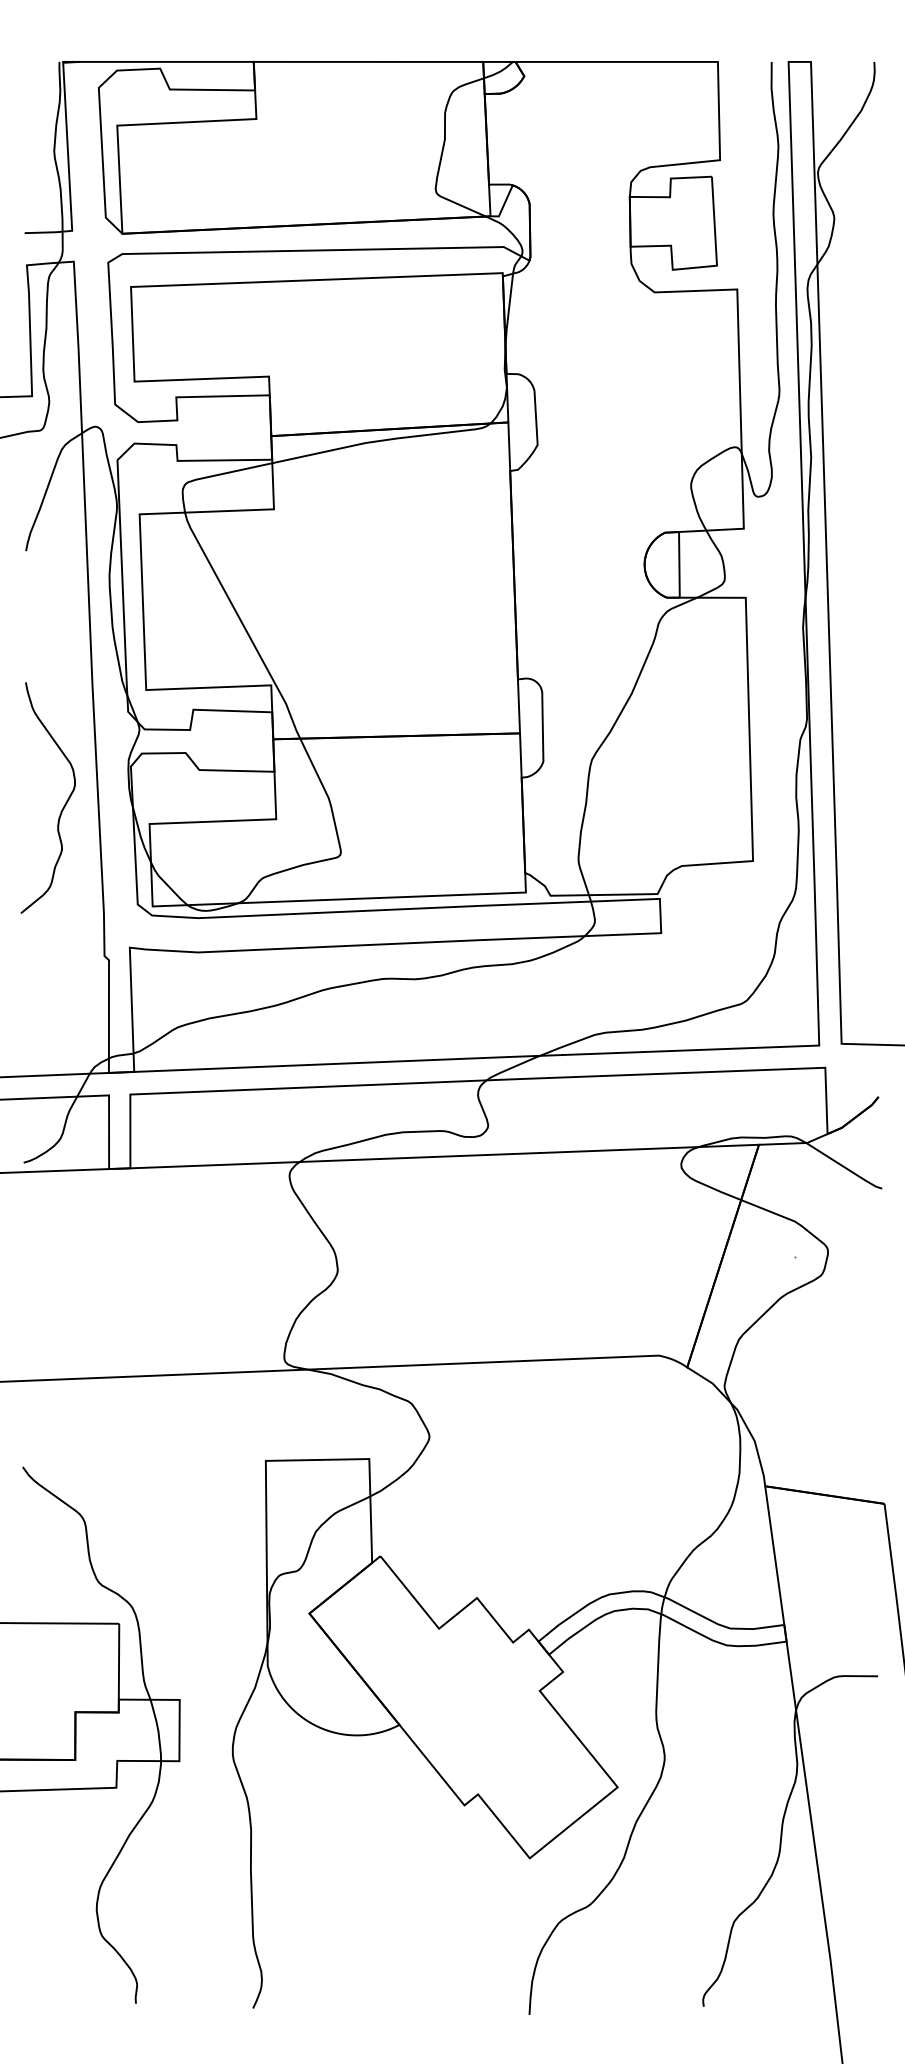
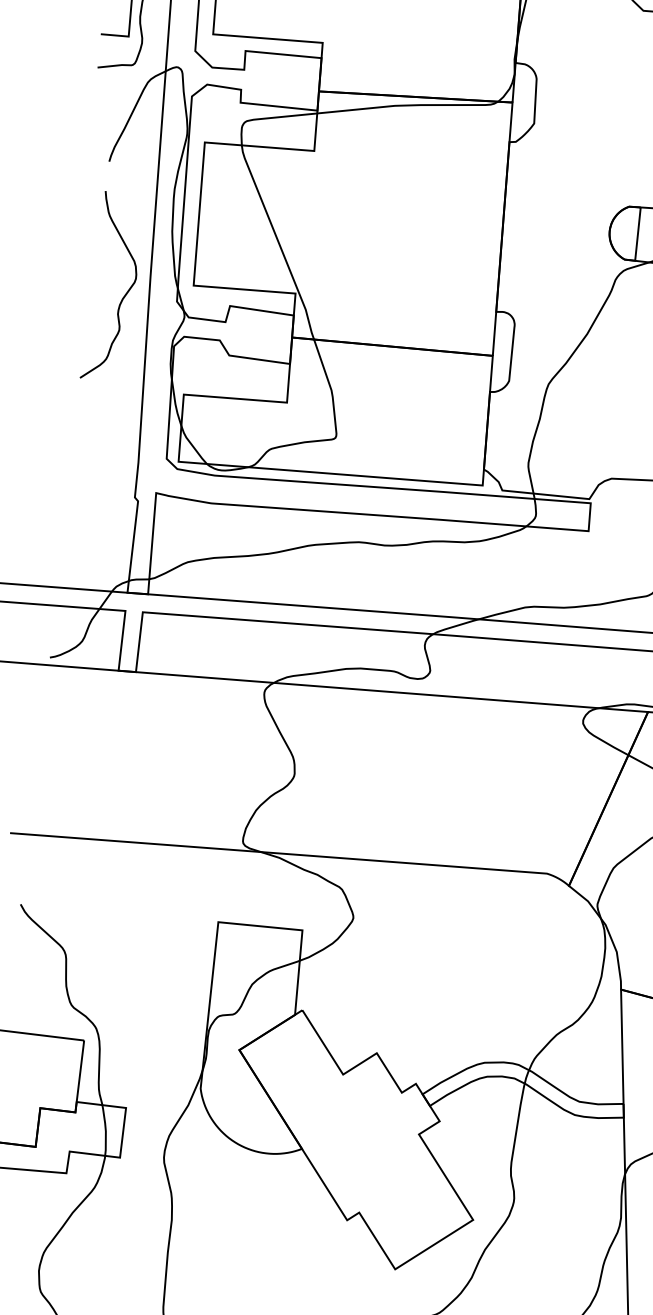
curve: (63, 806) -> (124, 295), moved

